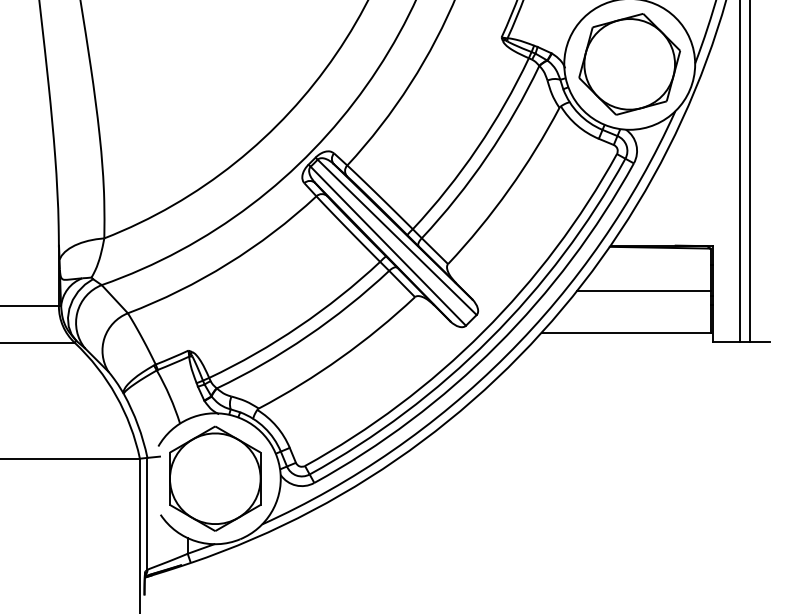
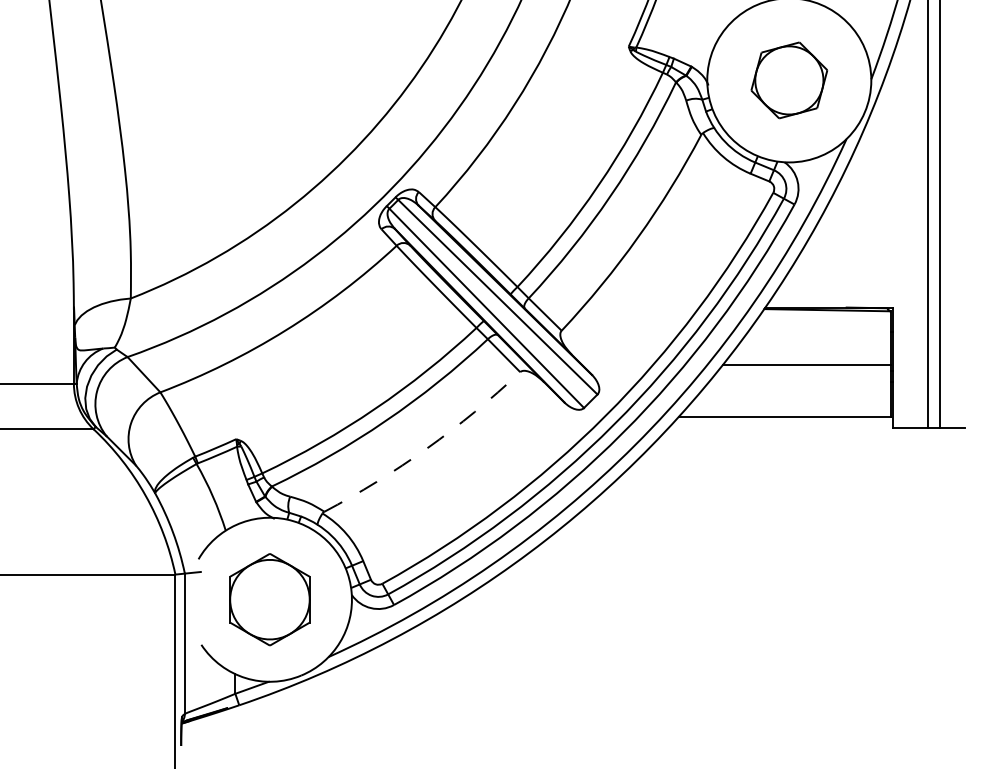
part: (629, 64) -> (789, 80), size x0.6
arc: (341, 358) -> (427, 448), solid -> dashed
part: (214, 478) -> (269, 599), size x0.7

